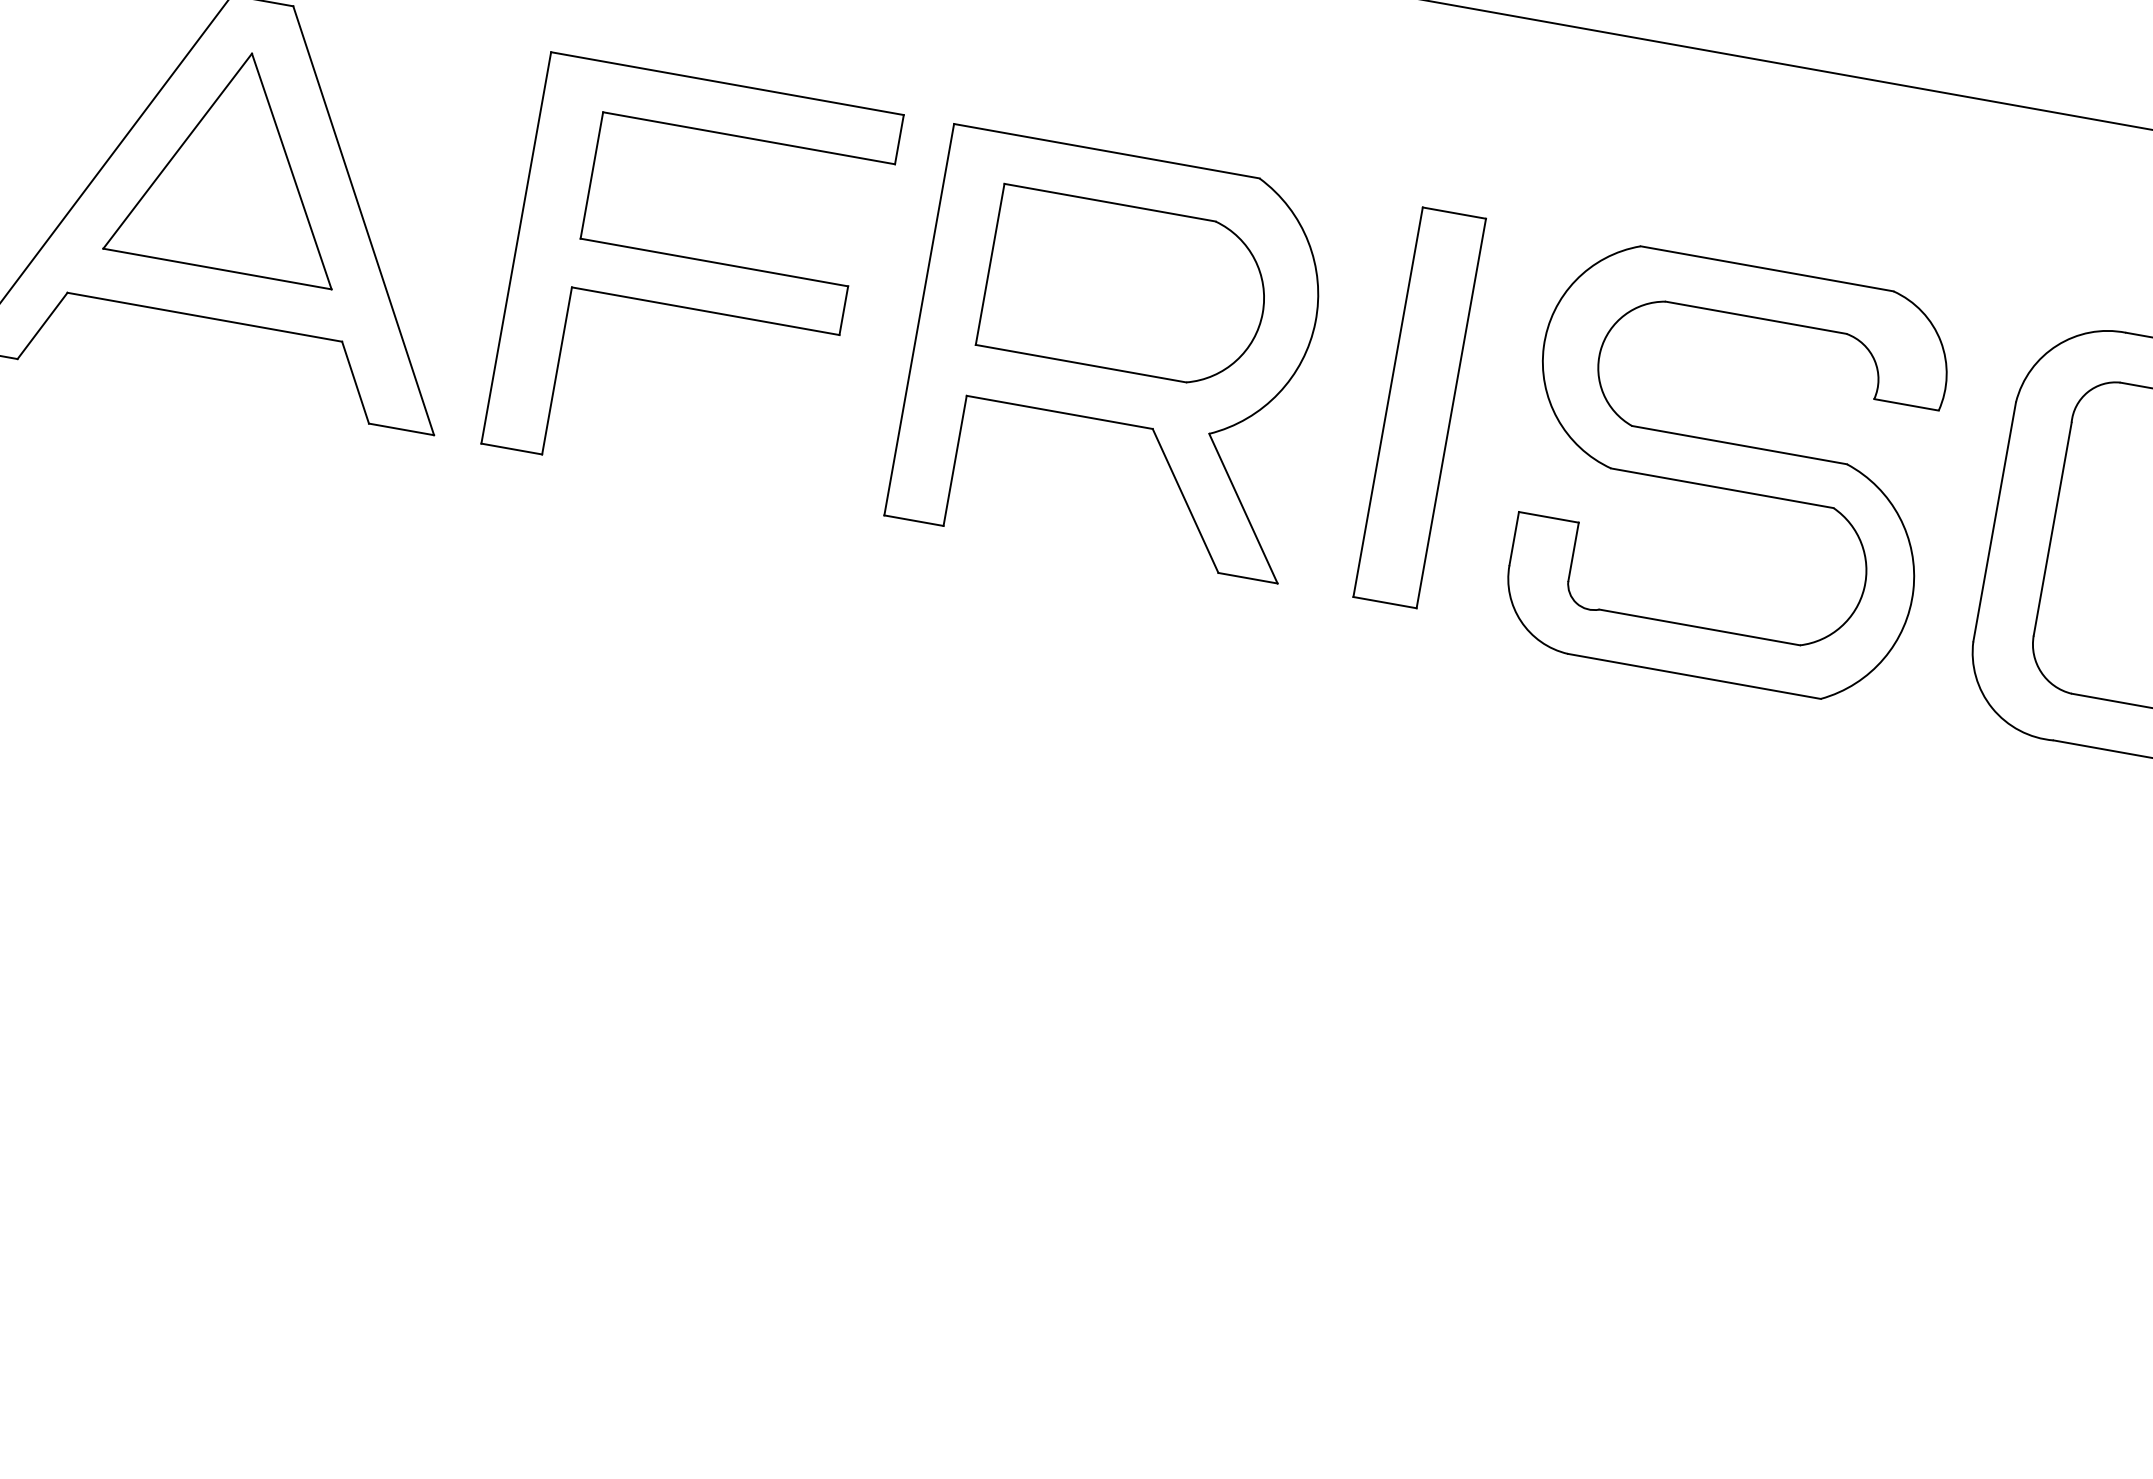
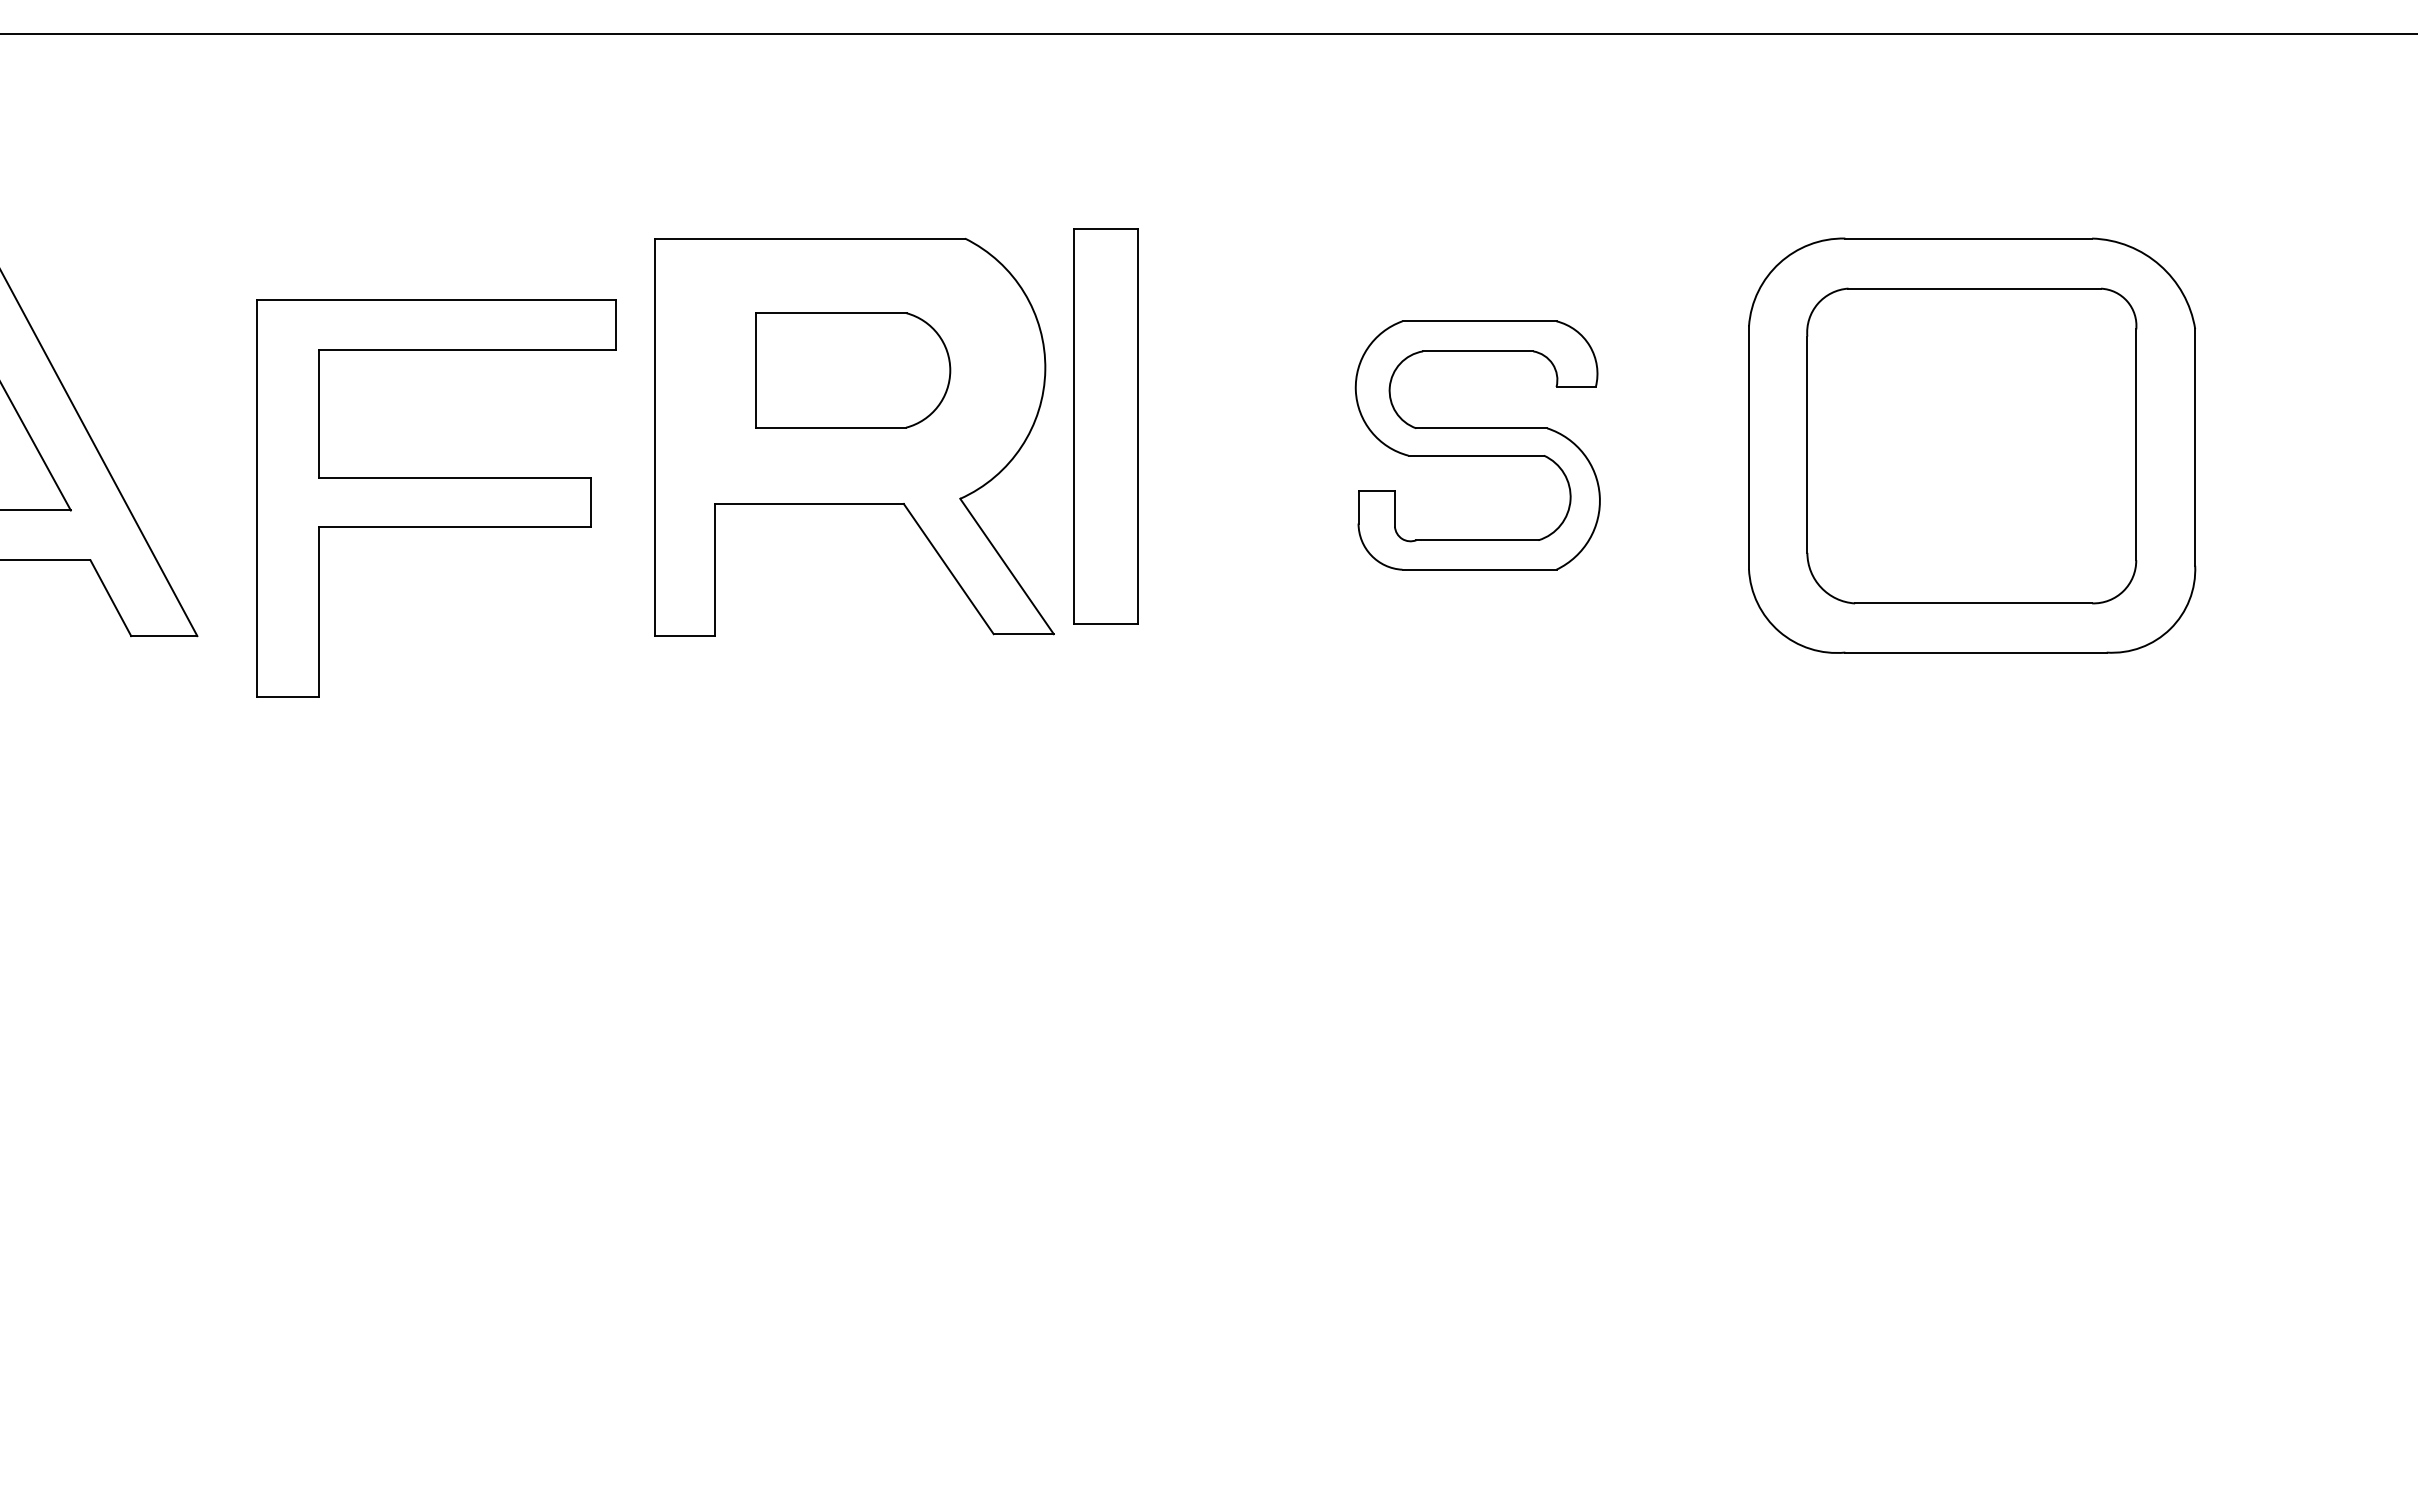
part: (692, 279) -> (436, 498), moved
part: (1126, 288) -> (853, 370), size x0.7
part: (1419, 407) -> (1105, 426), moved
part: (1727, 472) -> (1477, 445), size x0.6

